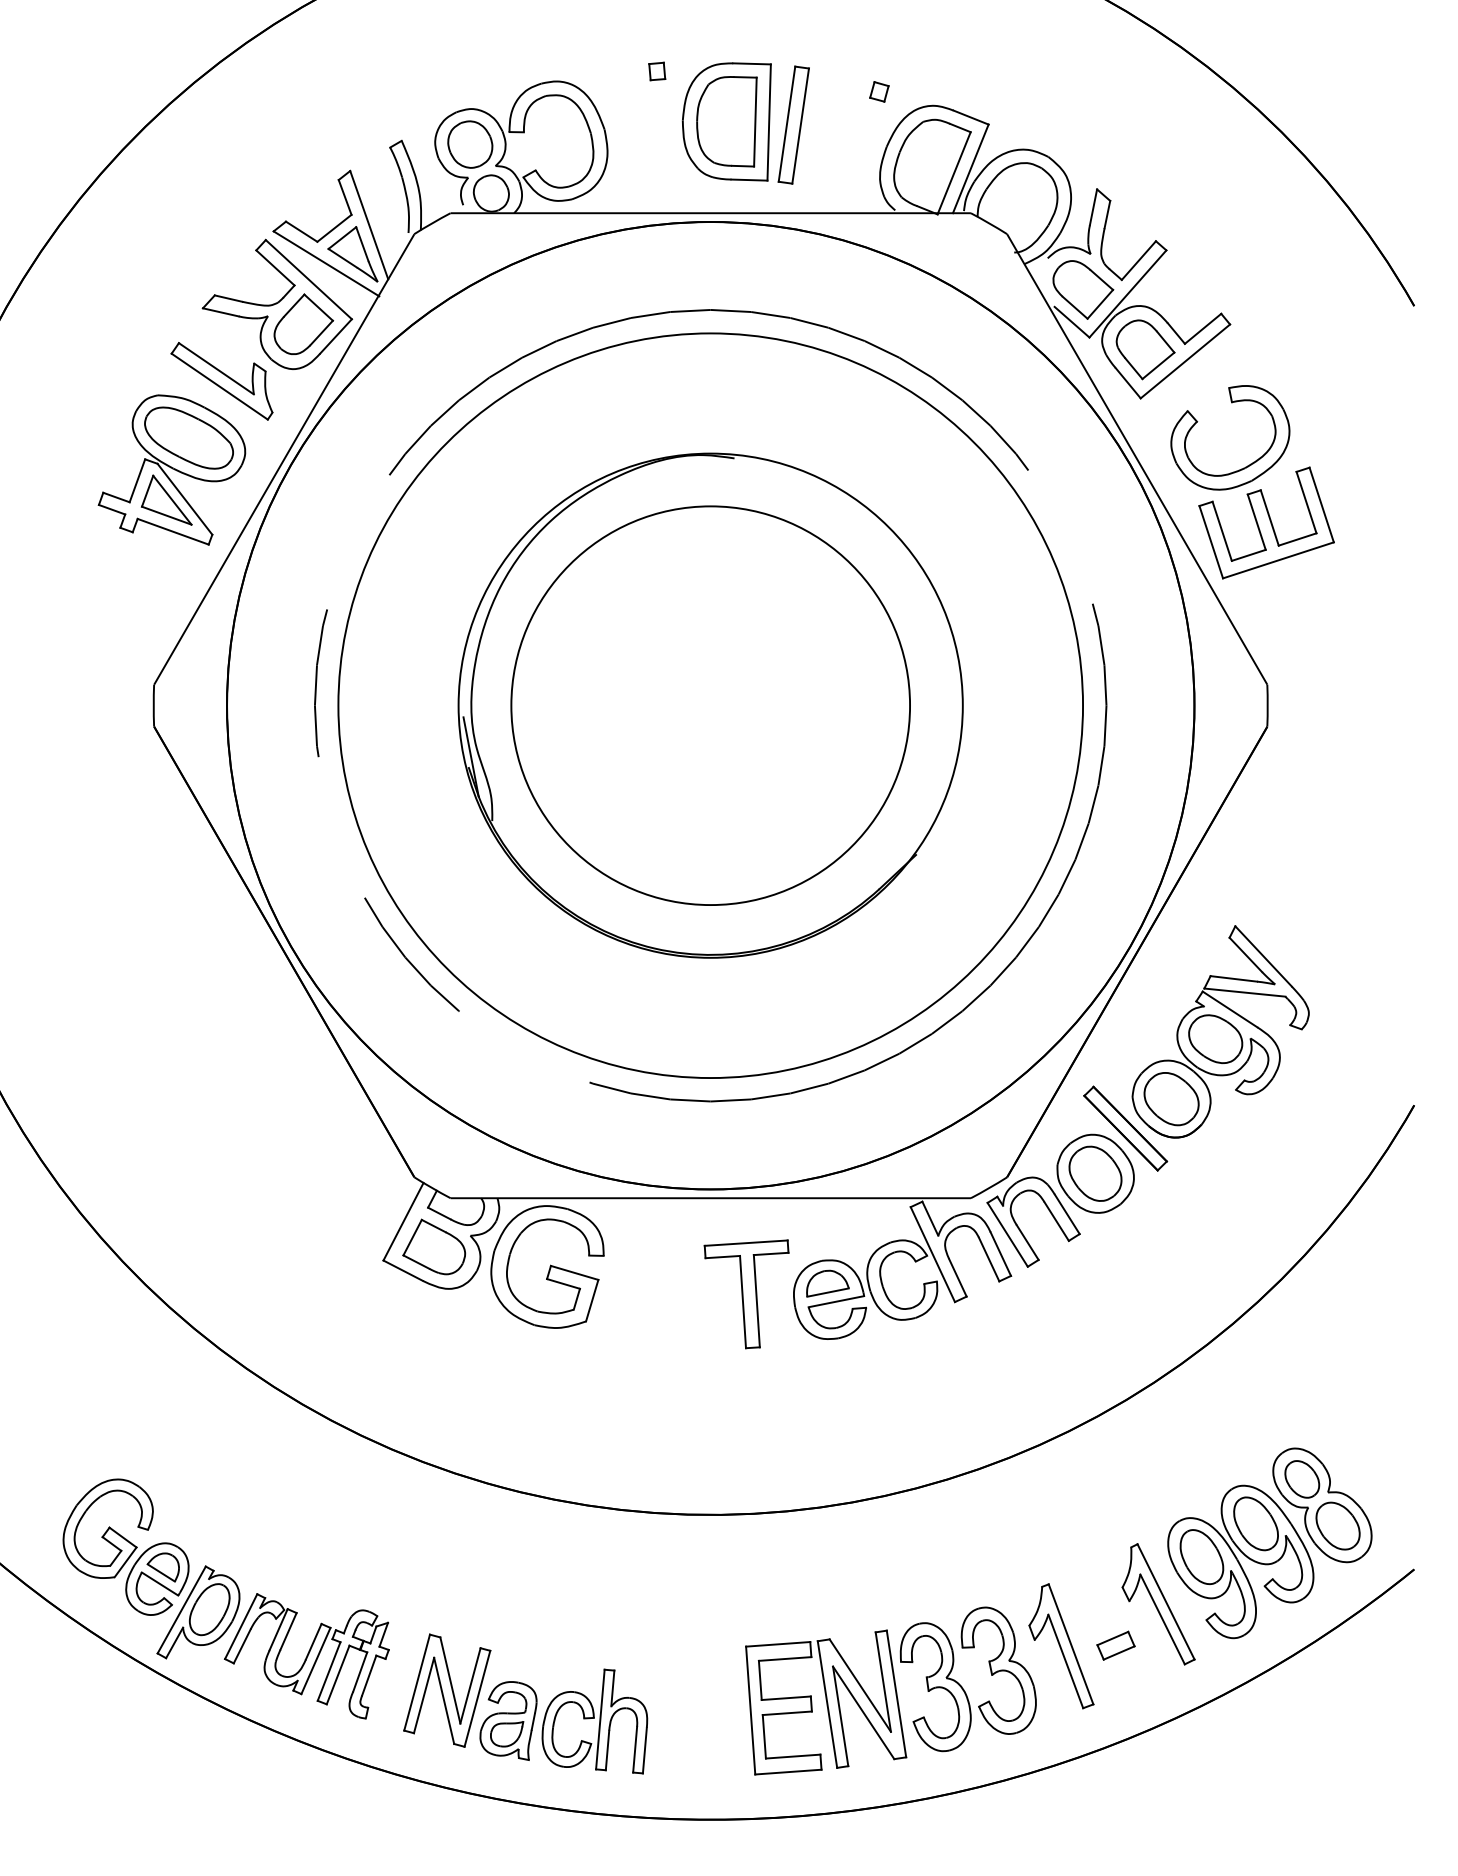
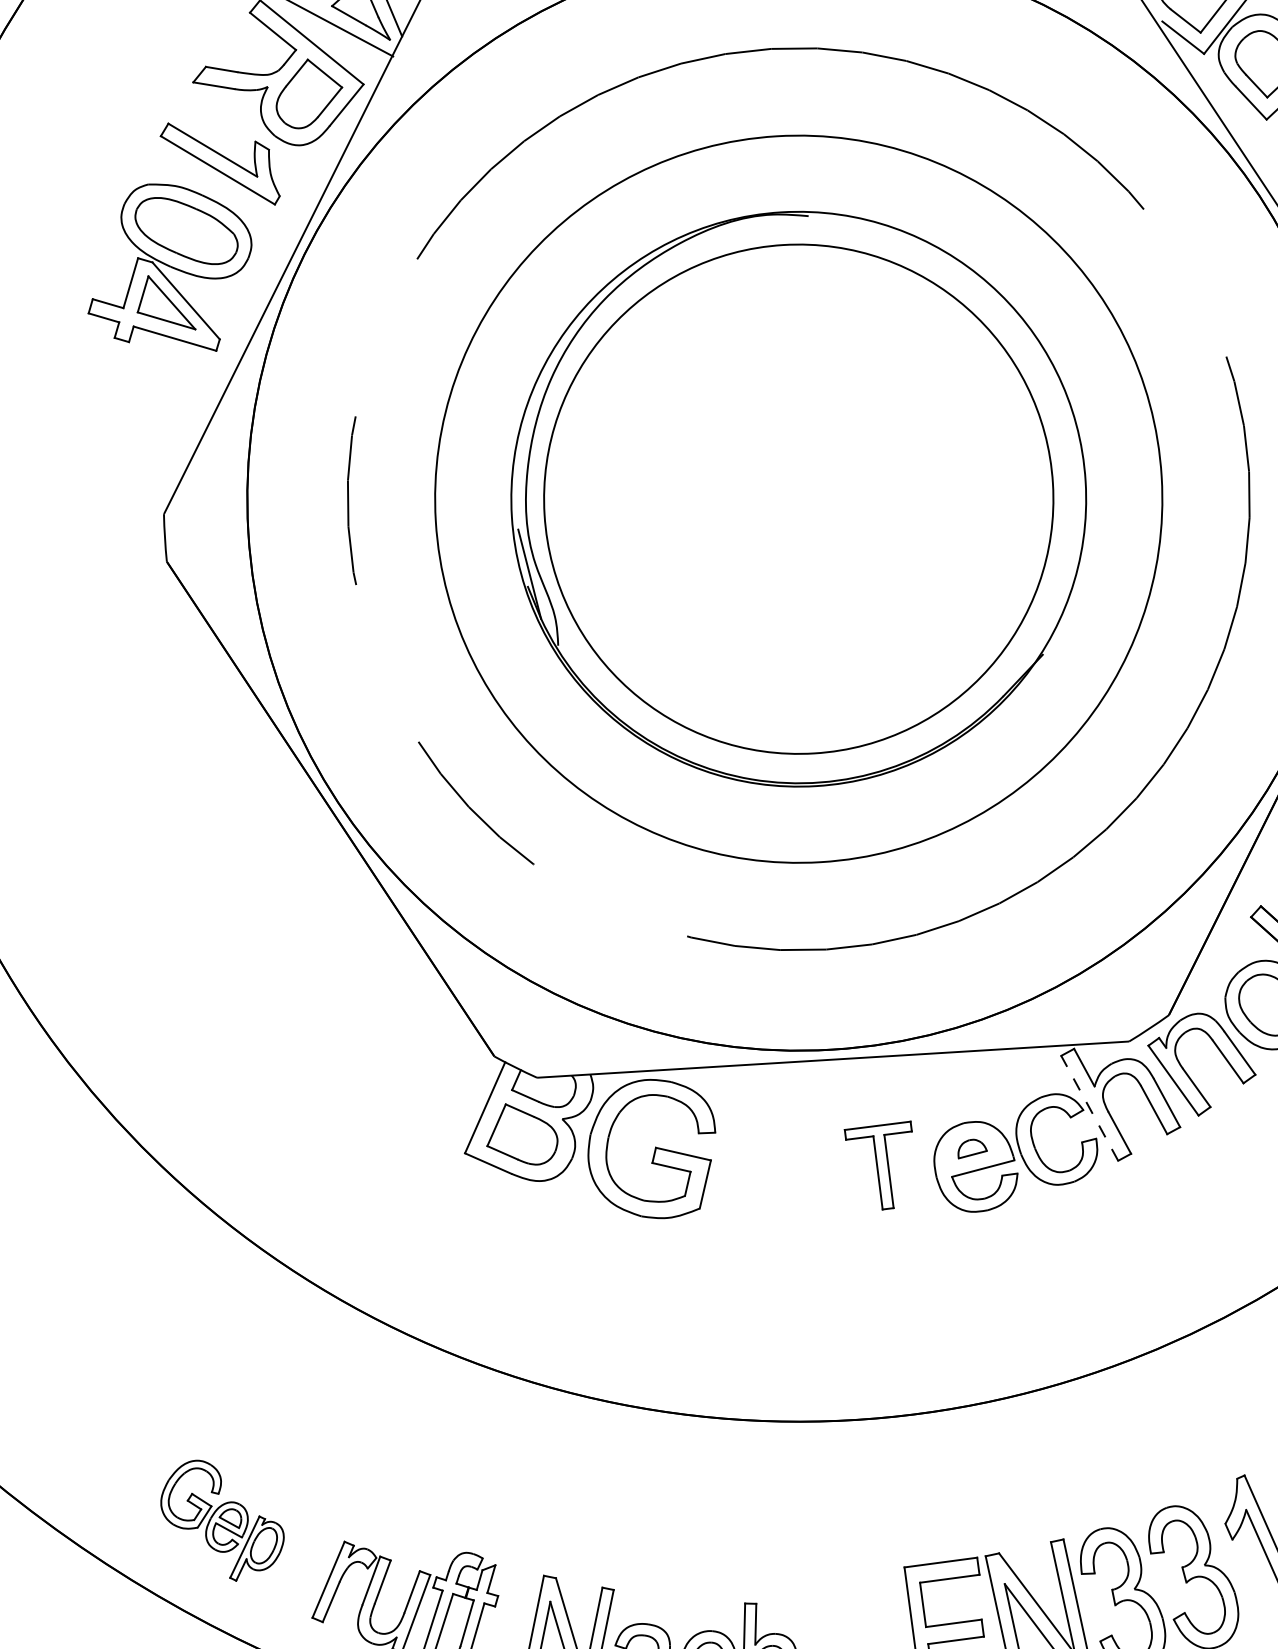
circle: (710, 705) -> (798, 499), size x0.6
circle: (710, 705) -> (798, 499), size x1.6
line: (932, 1254) -> (1089, 1108), solid -> dashed
part: (827, 1283) -> (971, 1148), size x0.6
part: (746, 1294) -> (880, 1166), size x0.7
part: (151, 1568) -> (222, 1519), size x0.6

